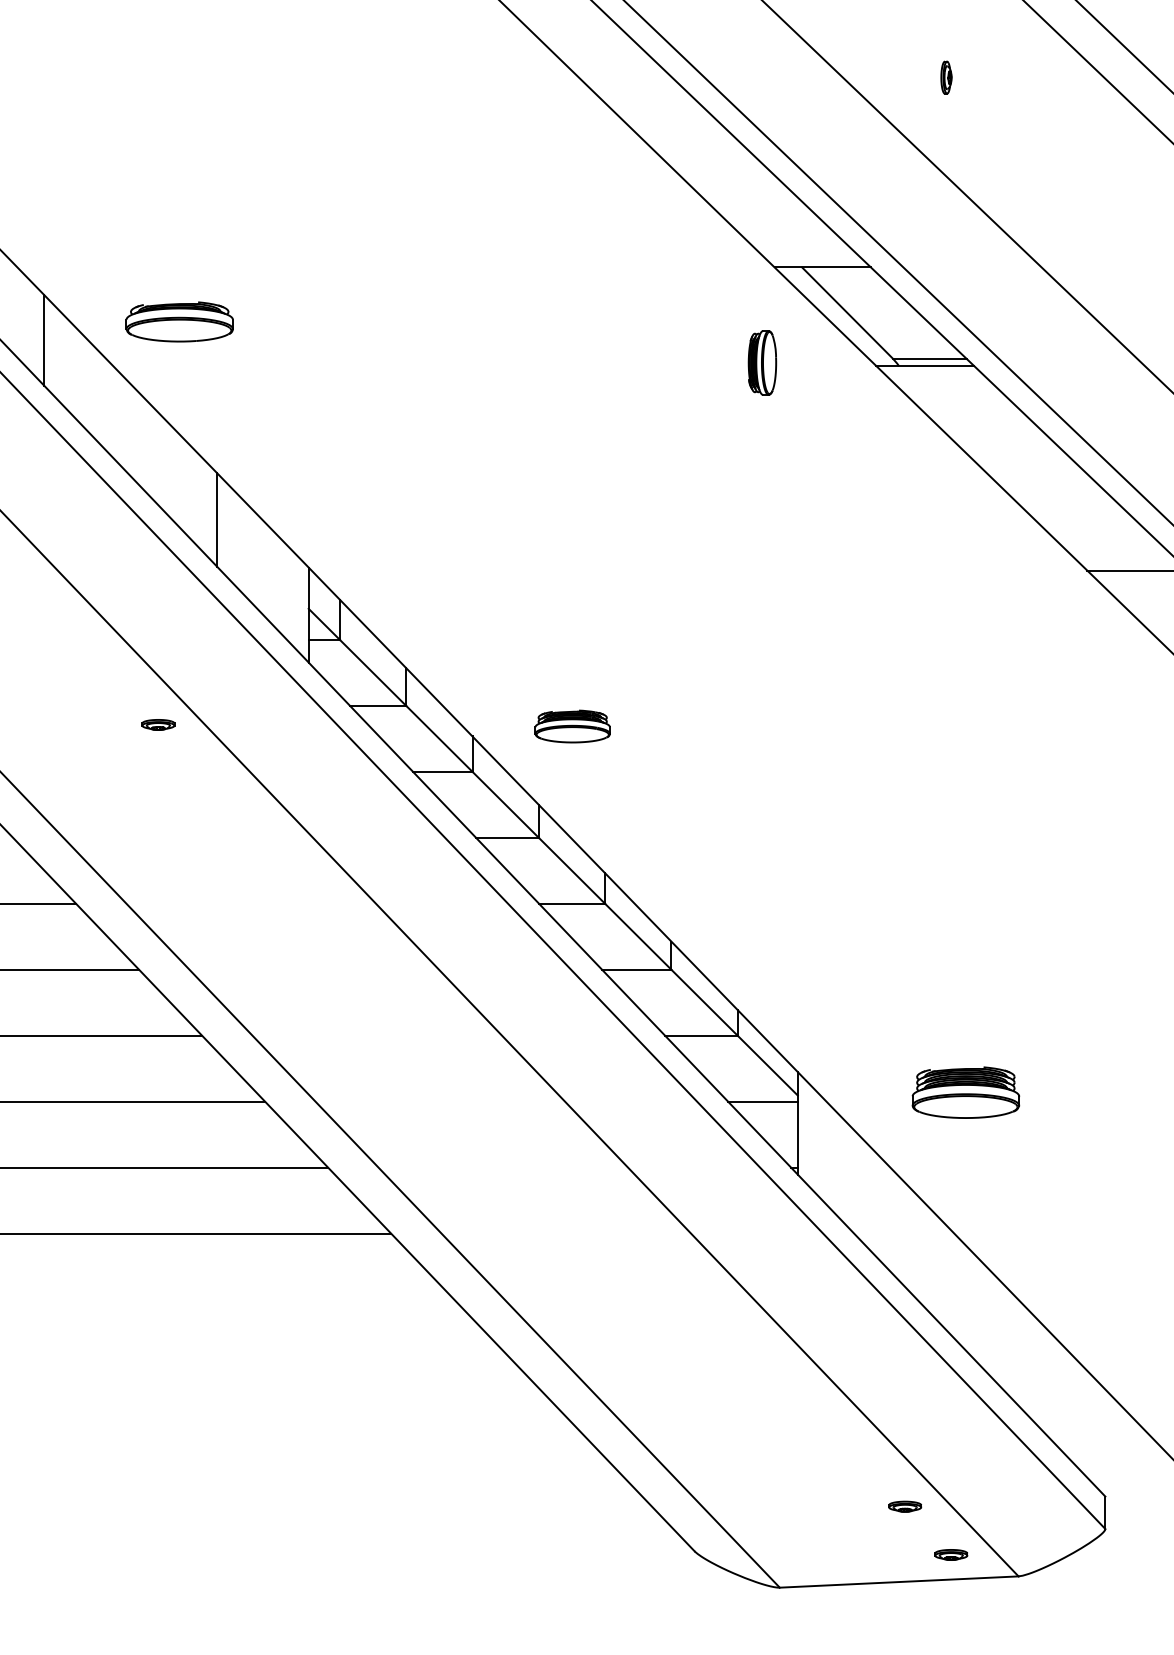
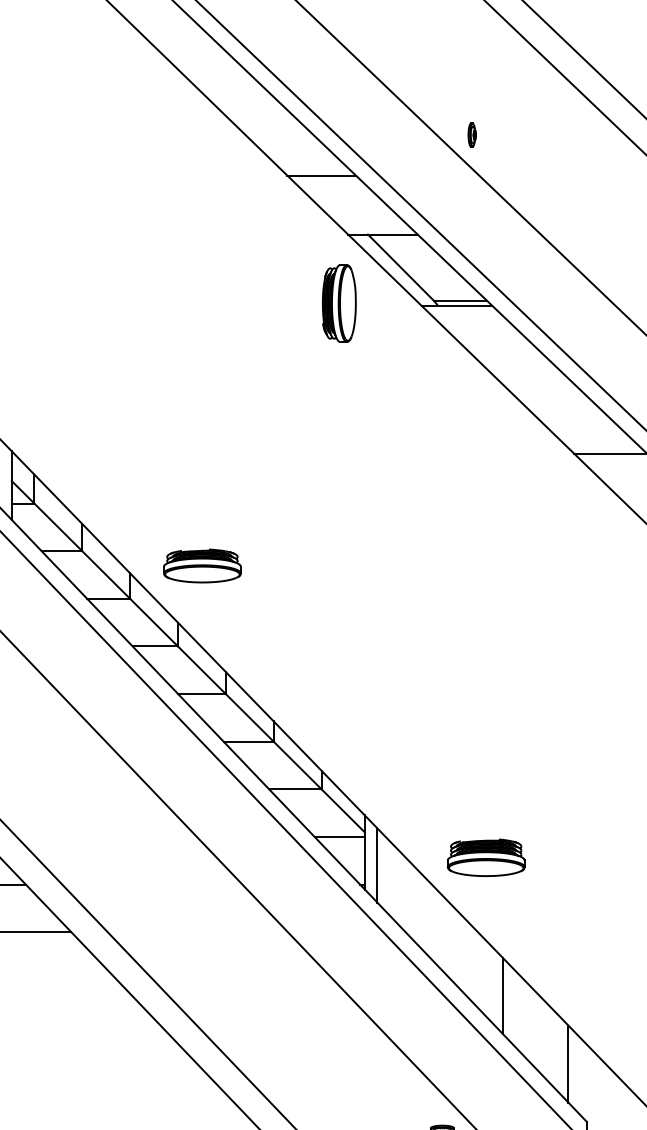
part: (946, 77) -> (472, 134), moved
line: (737, 185) -> (321, 175), added
part: (762, 362) -> (339, 303), size x1.67
part: (572, 726) -> (202, 565), size x1.43
part: (965, 1092) -> (485, 857), moved
line: (815, 1140) -> (377, 864), added
line: (988, 1321) -> (502, 995), added
line: (1079, 1416) -> (568, 1064), added

